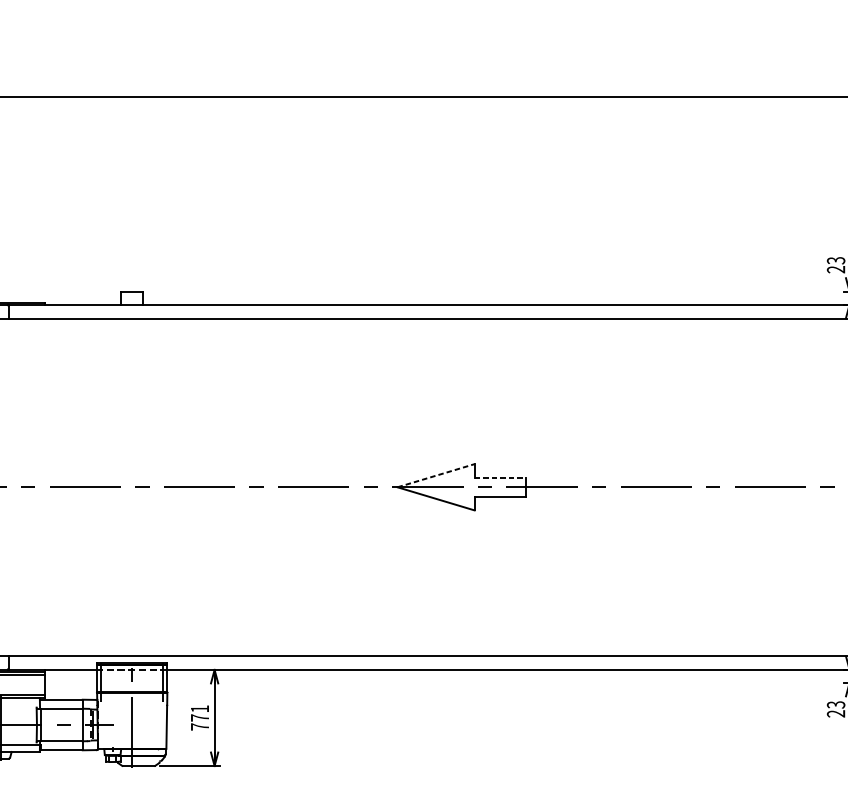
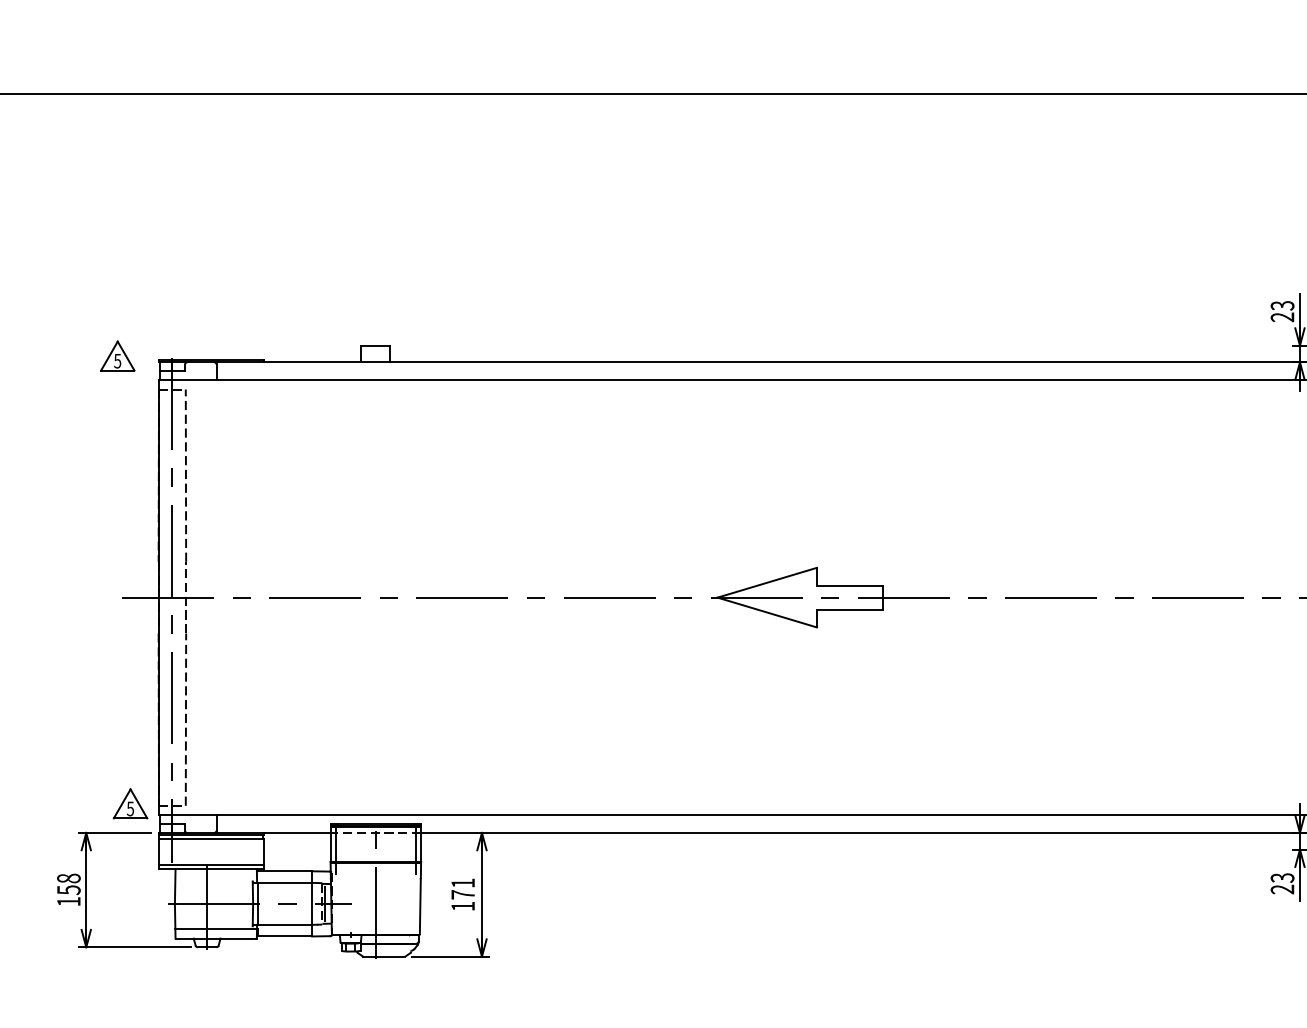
line: (436, 475) -> (767, 582), dashed -> solid
line: (500, 477) -> (850, 585), dashed -> solid
text: (199, 727) -> (462, 906), 771 -> 171

